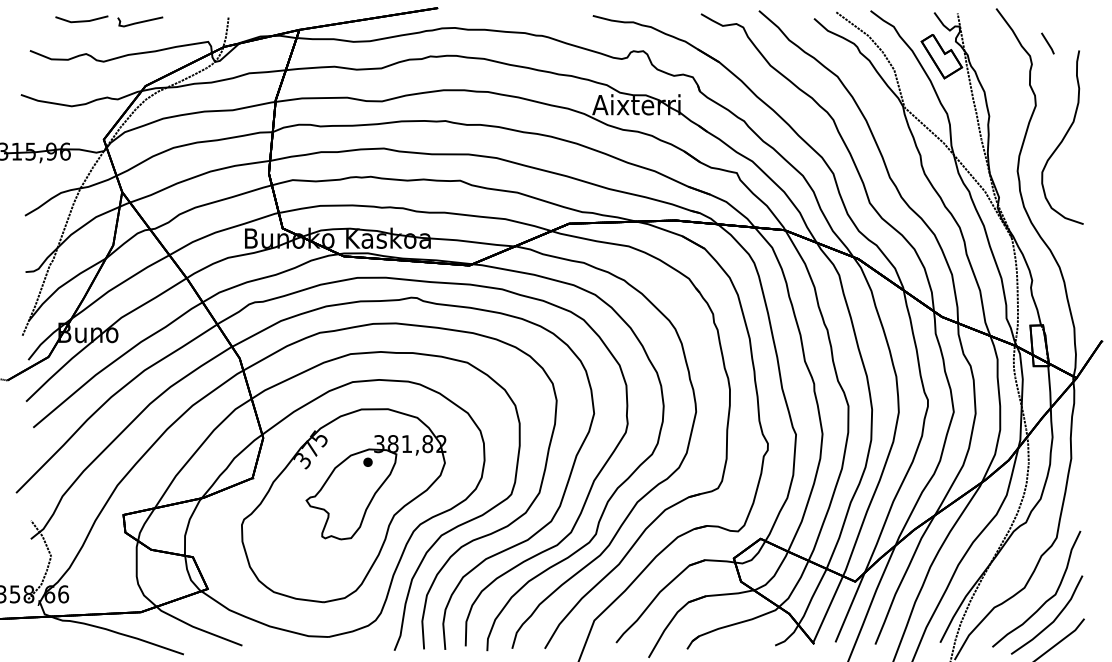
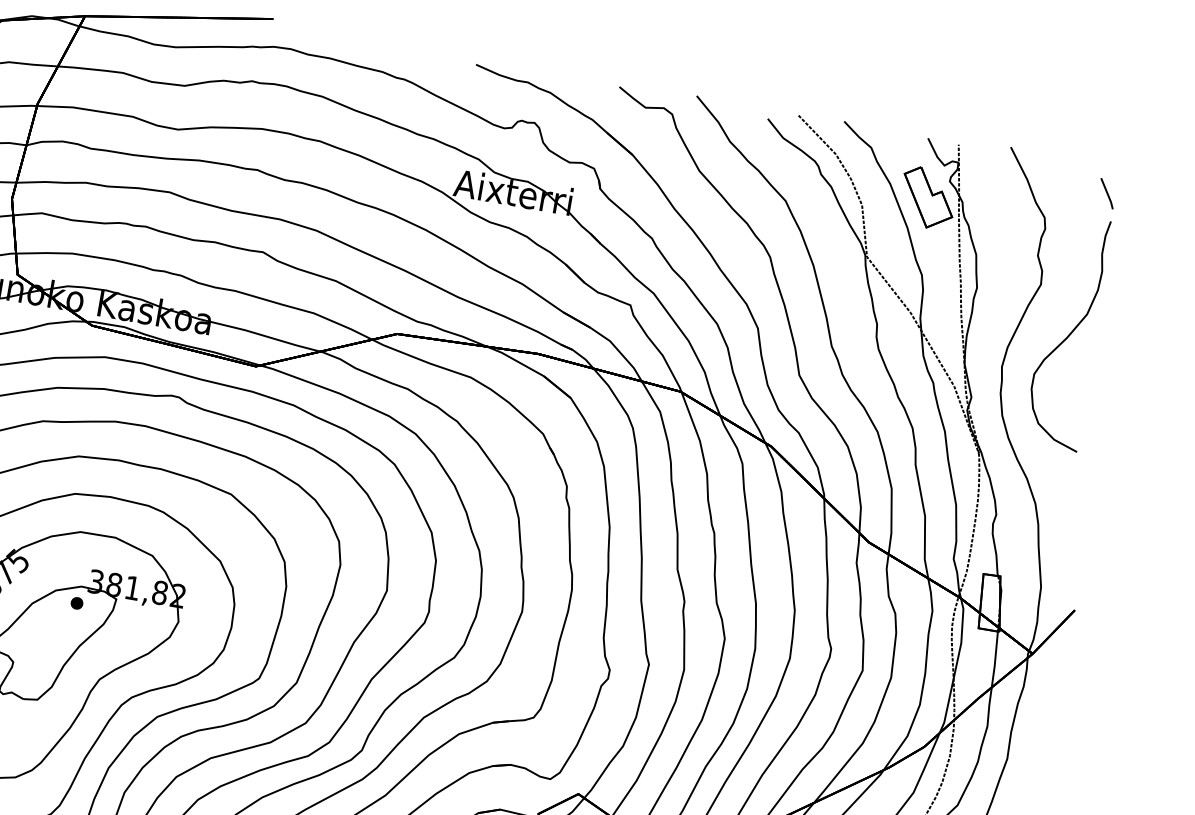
line: (1047, 43) -> (1106, 193), moved

